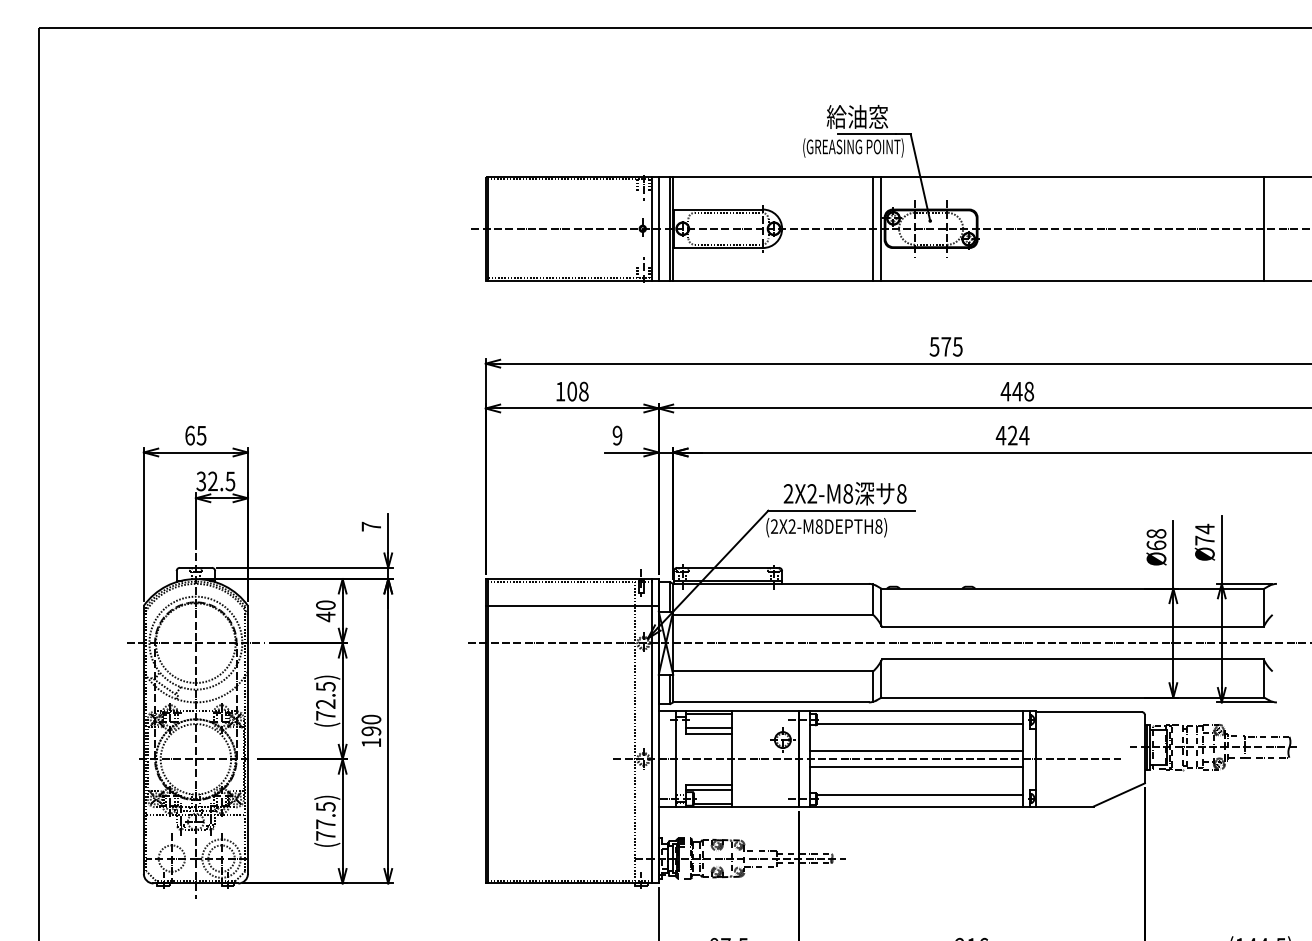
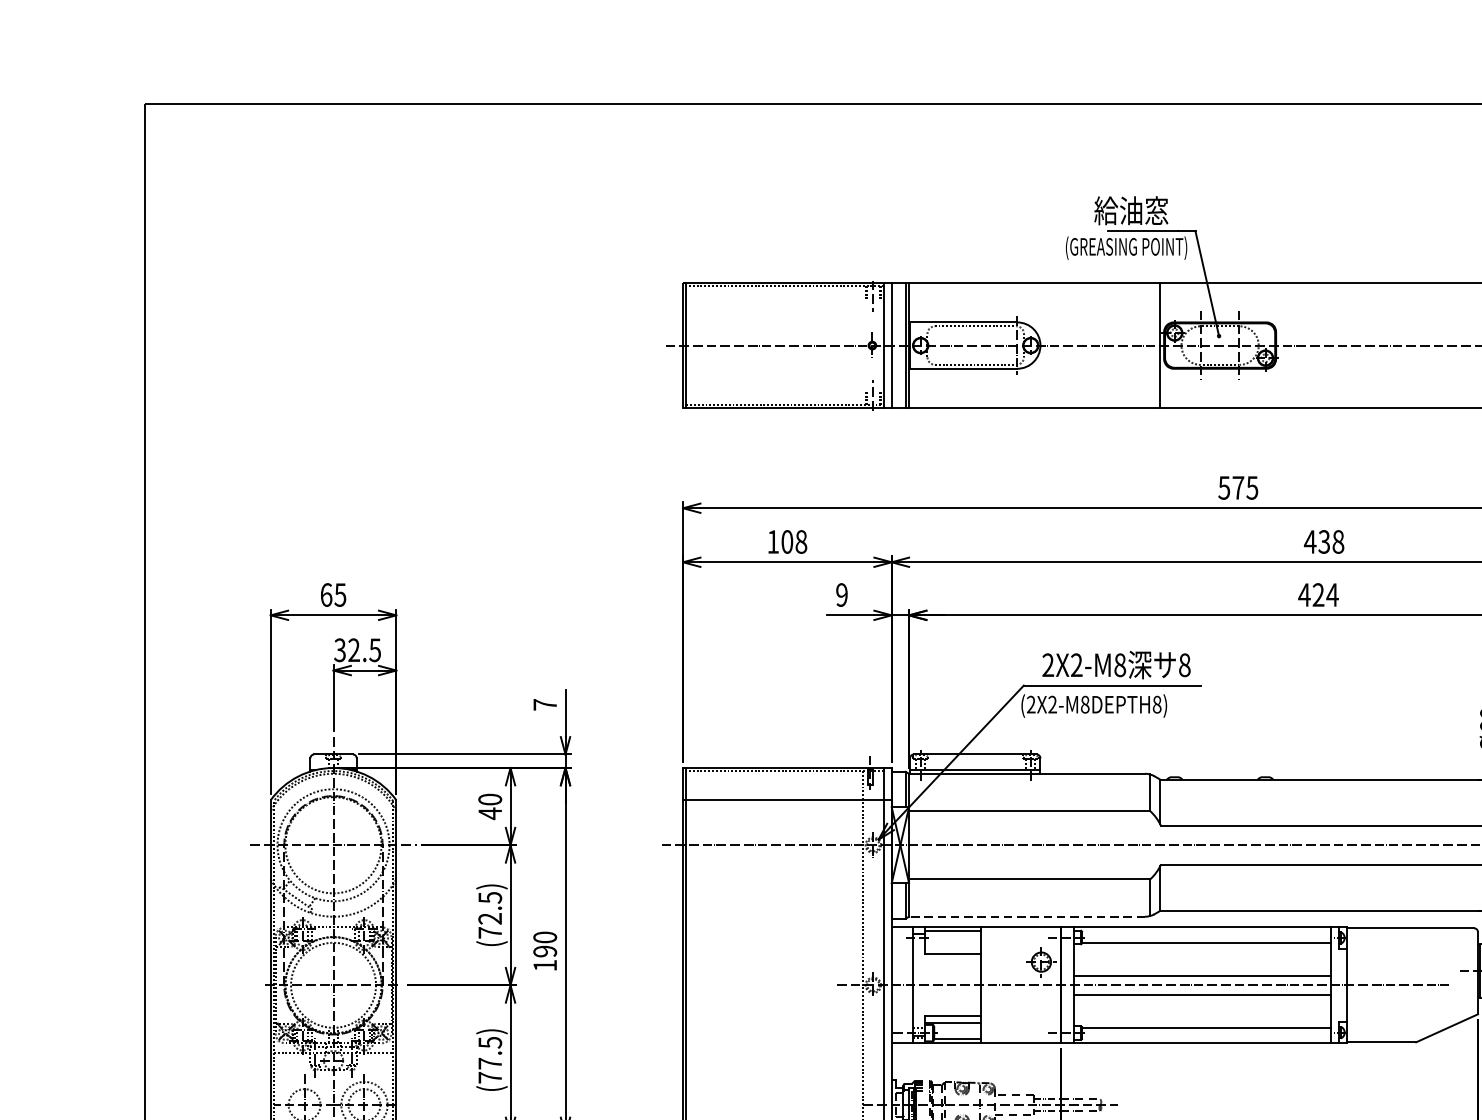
line: (873, 228) -> (1150, 345), removed
text: (1017, 391) -> (1324, 541), 448 -> 438
line: (771, 702) -> (1027, 916), solid -> dashed
line: (709, 728) -> (952, 948), removed

